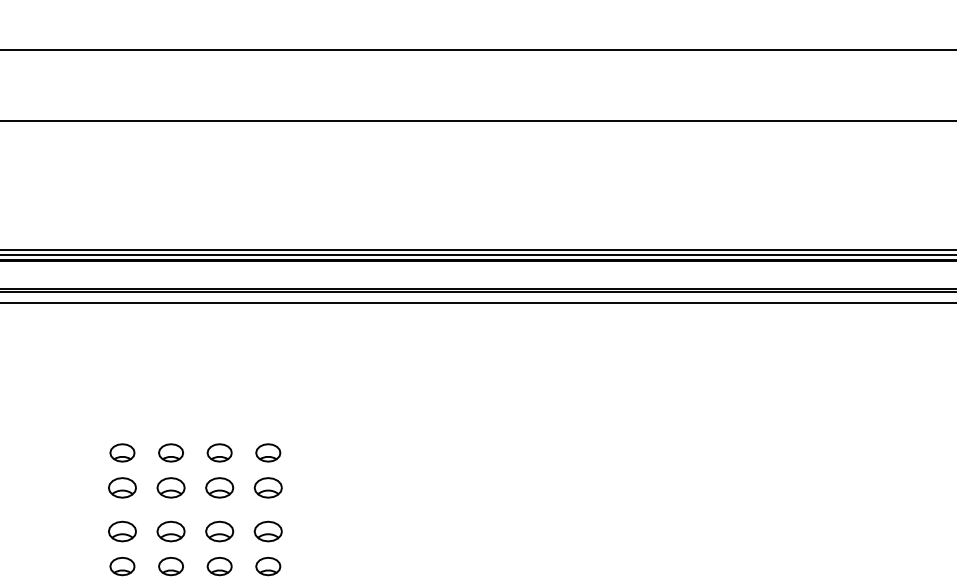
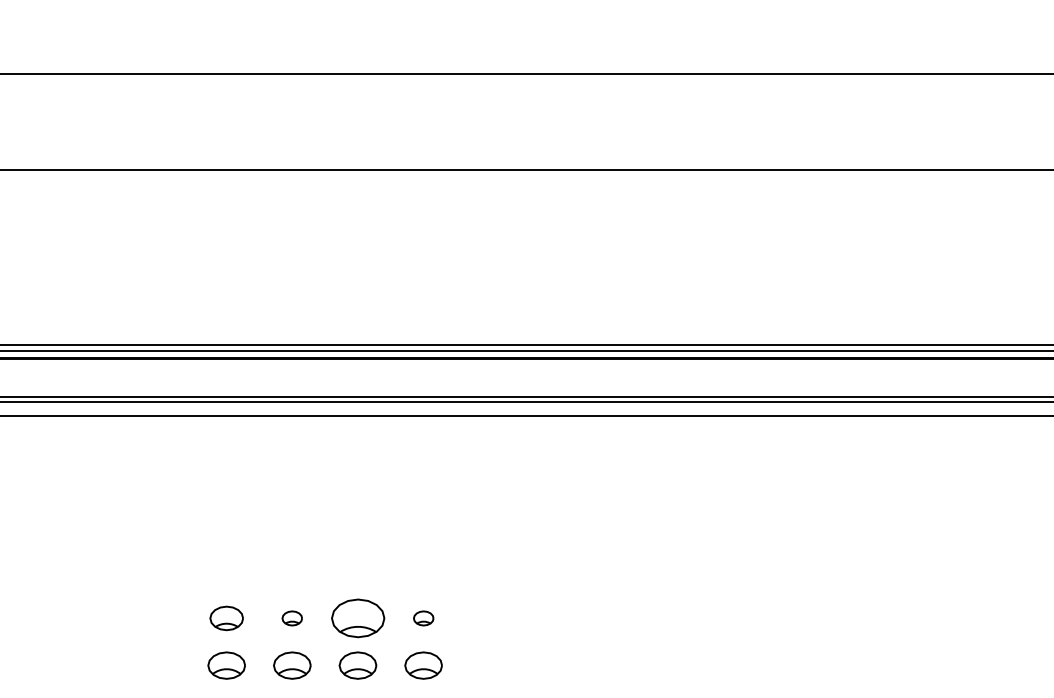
part: (170, 452) -> (291, 617), size x0.6
part: (219, 452) -> (357, 617), size x1.6
part: (268, 452) -> (423, 617), size x0.6

